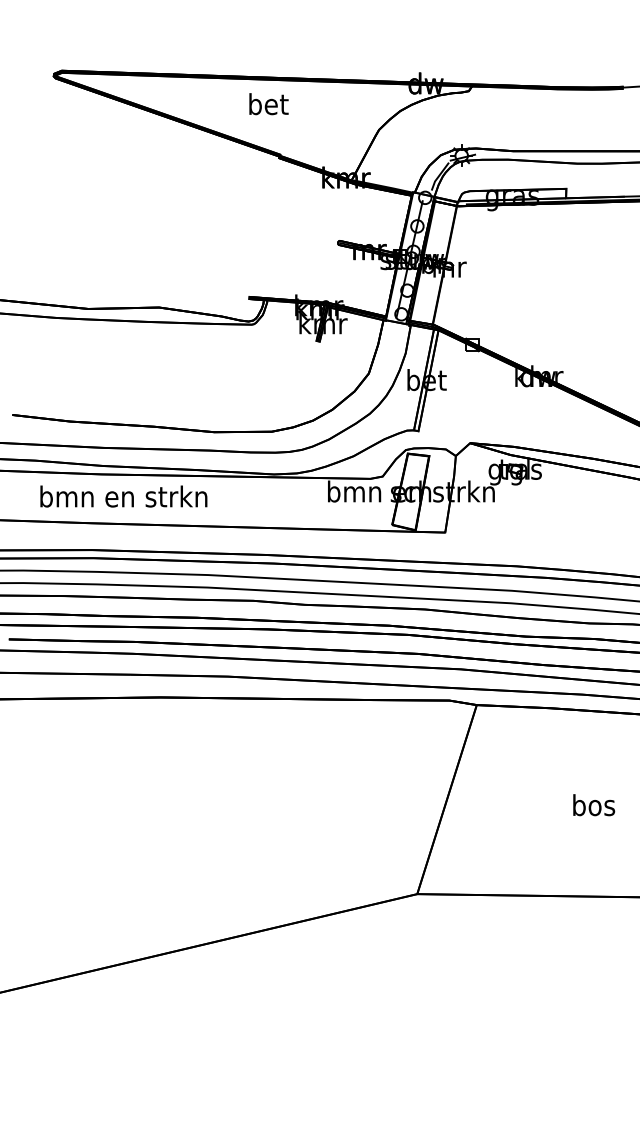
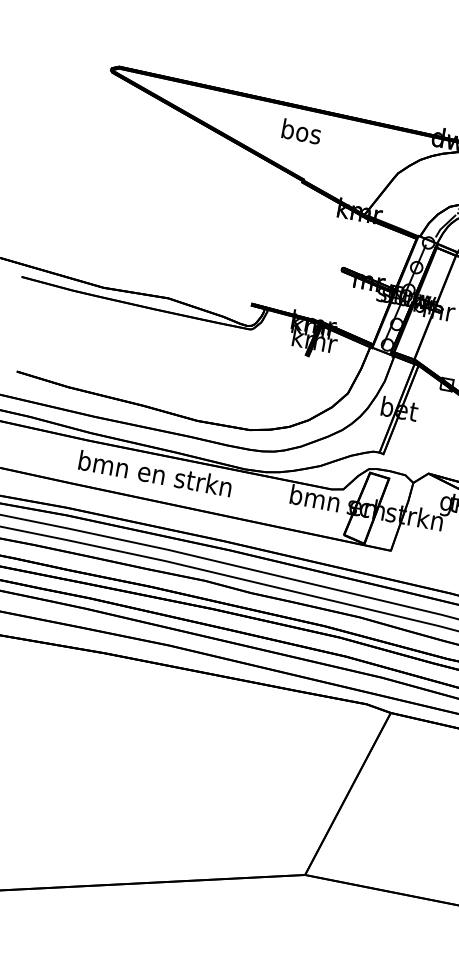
text: (268, 104) -> (301, 131), bet -> bos
text: (123, 496) -> (155, 473), moved

